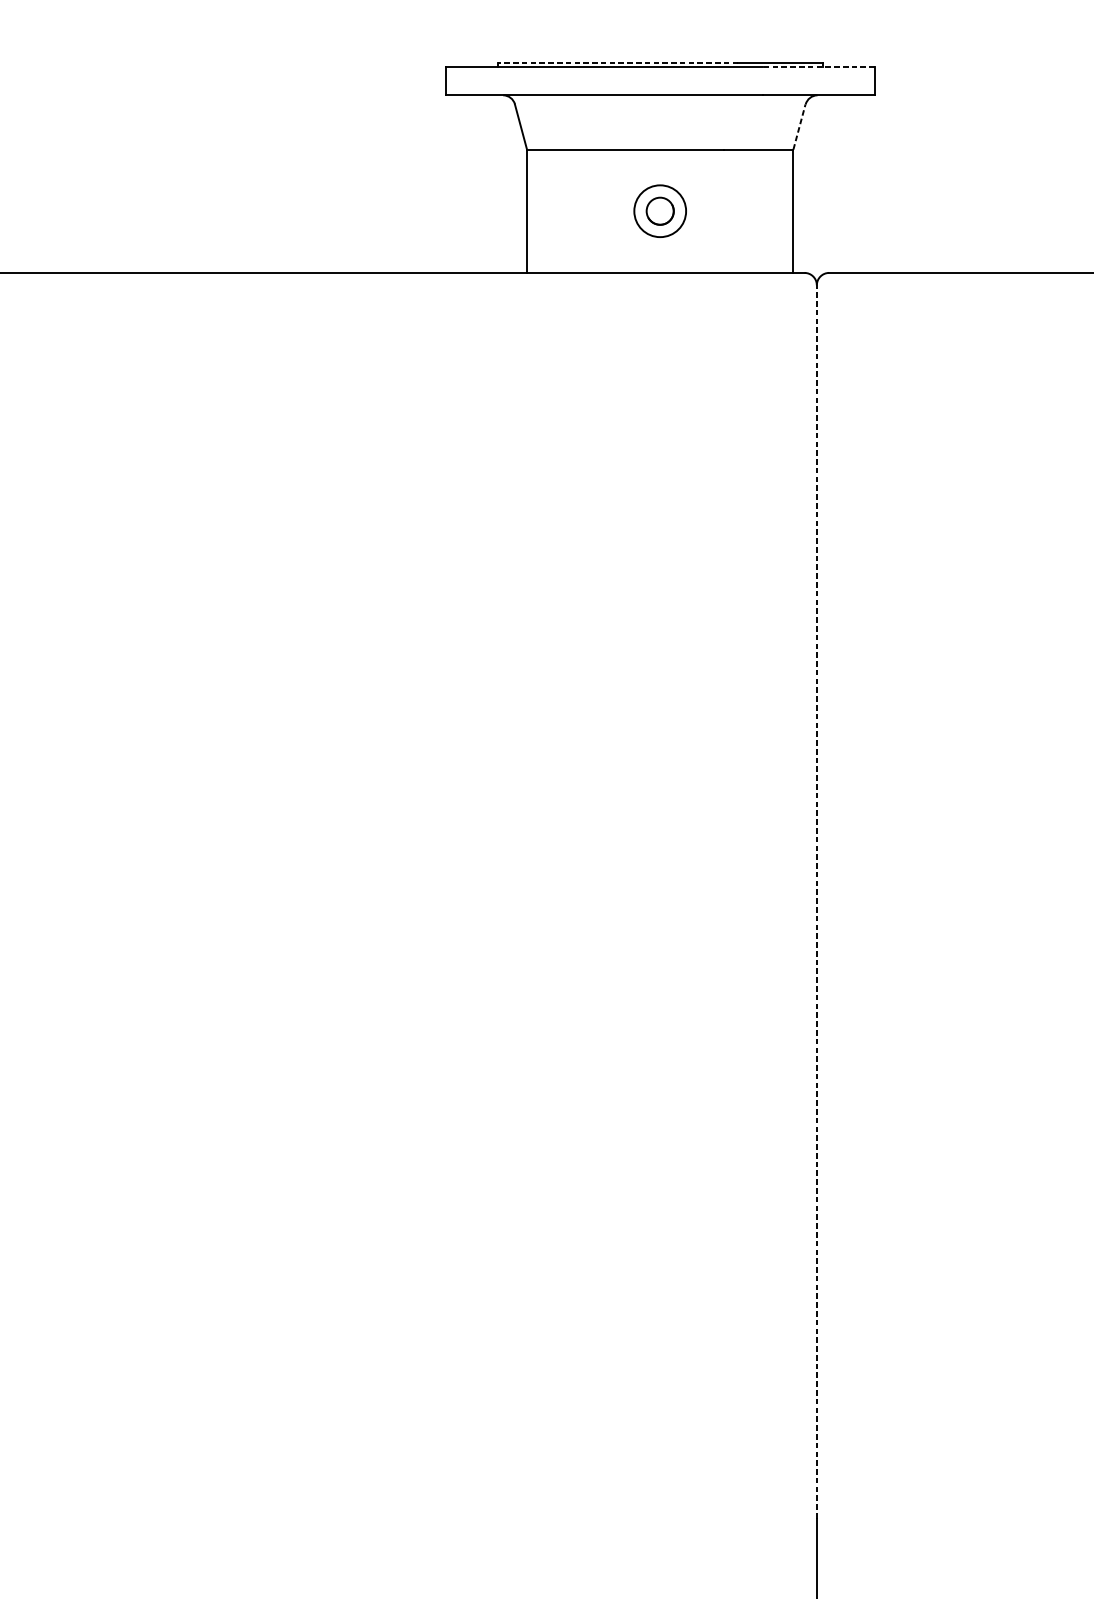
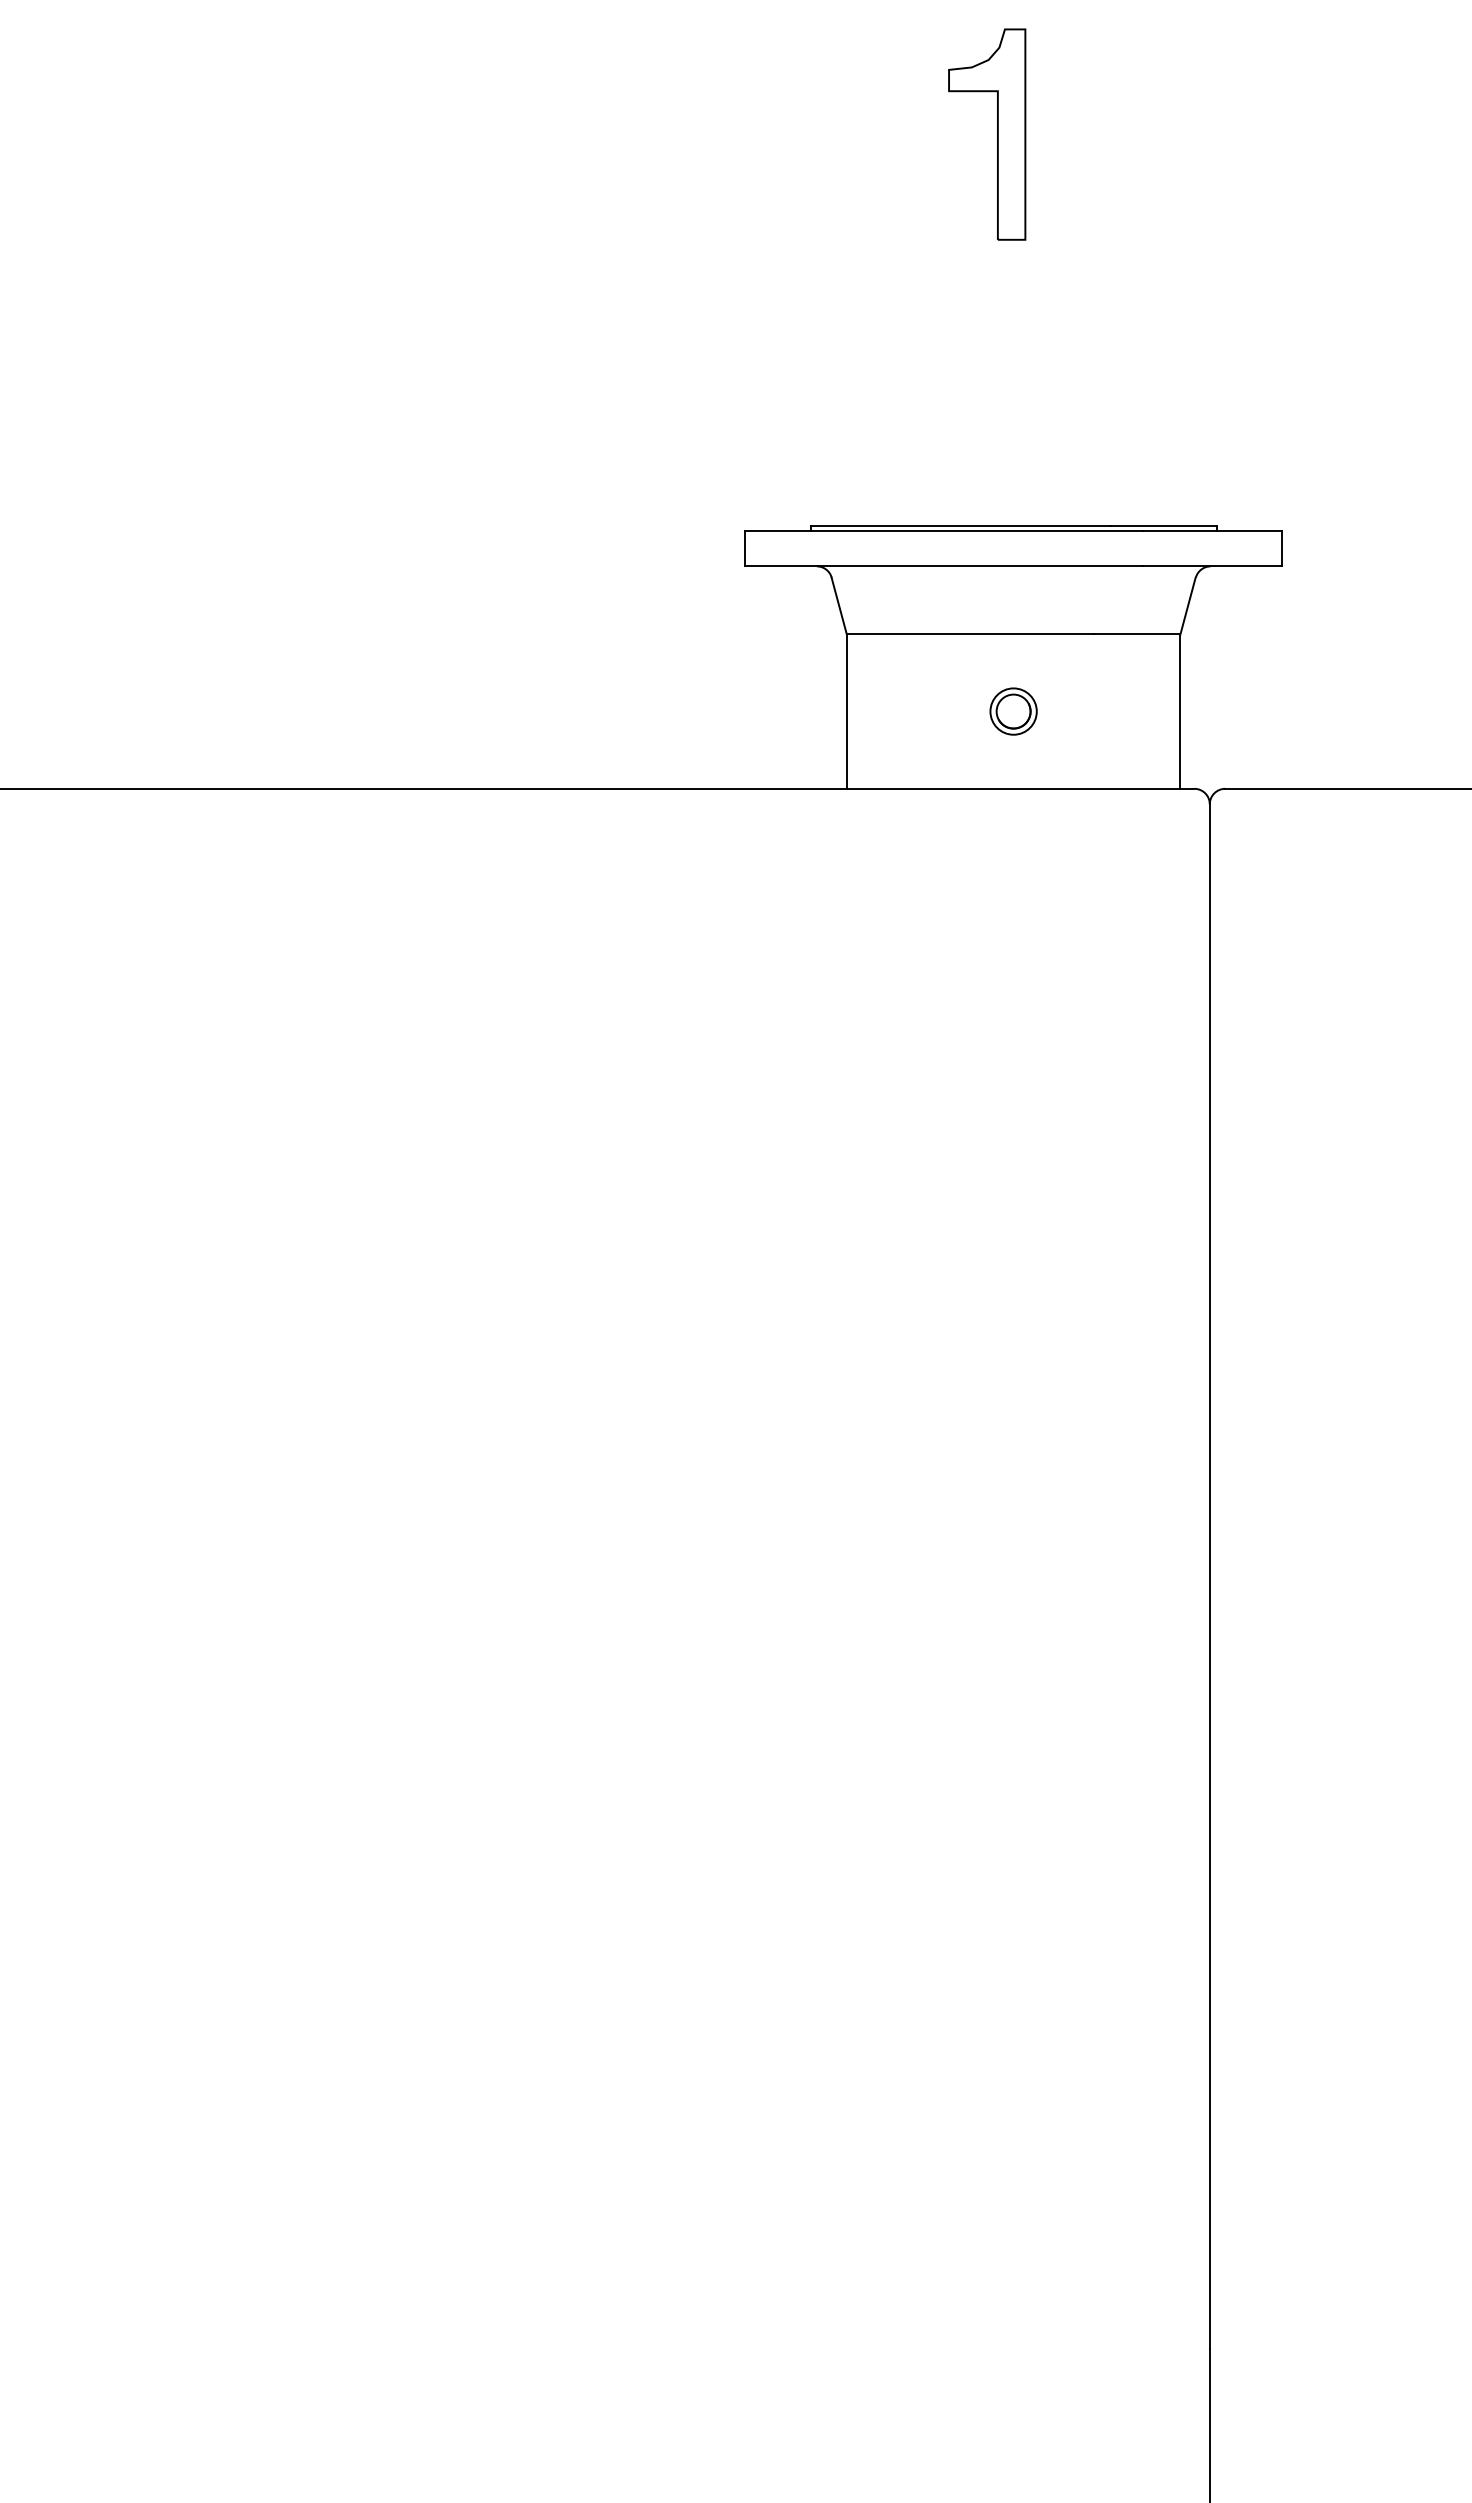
line: (617, 63) -> (960, 526), dashed -> solid
line: (819, 66) -> (1212, 530), dashed -> solid
line: (799, 126) -> (1188, 605), dashed -> solid
circle: (660, 211) -> (1013, 711), size x0.71
line: (816, 901) -> (1209, 1576), dashed -> solid

